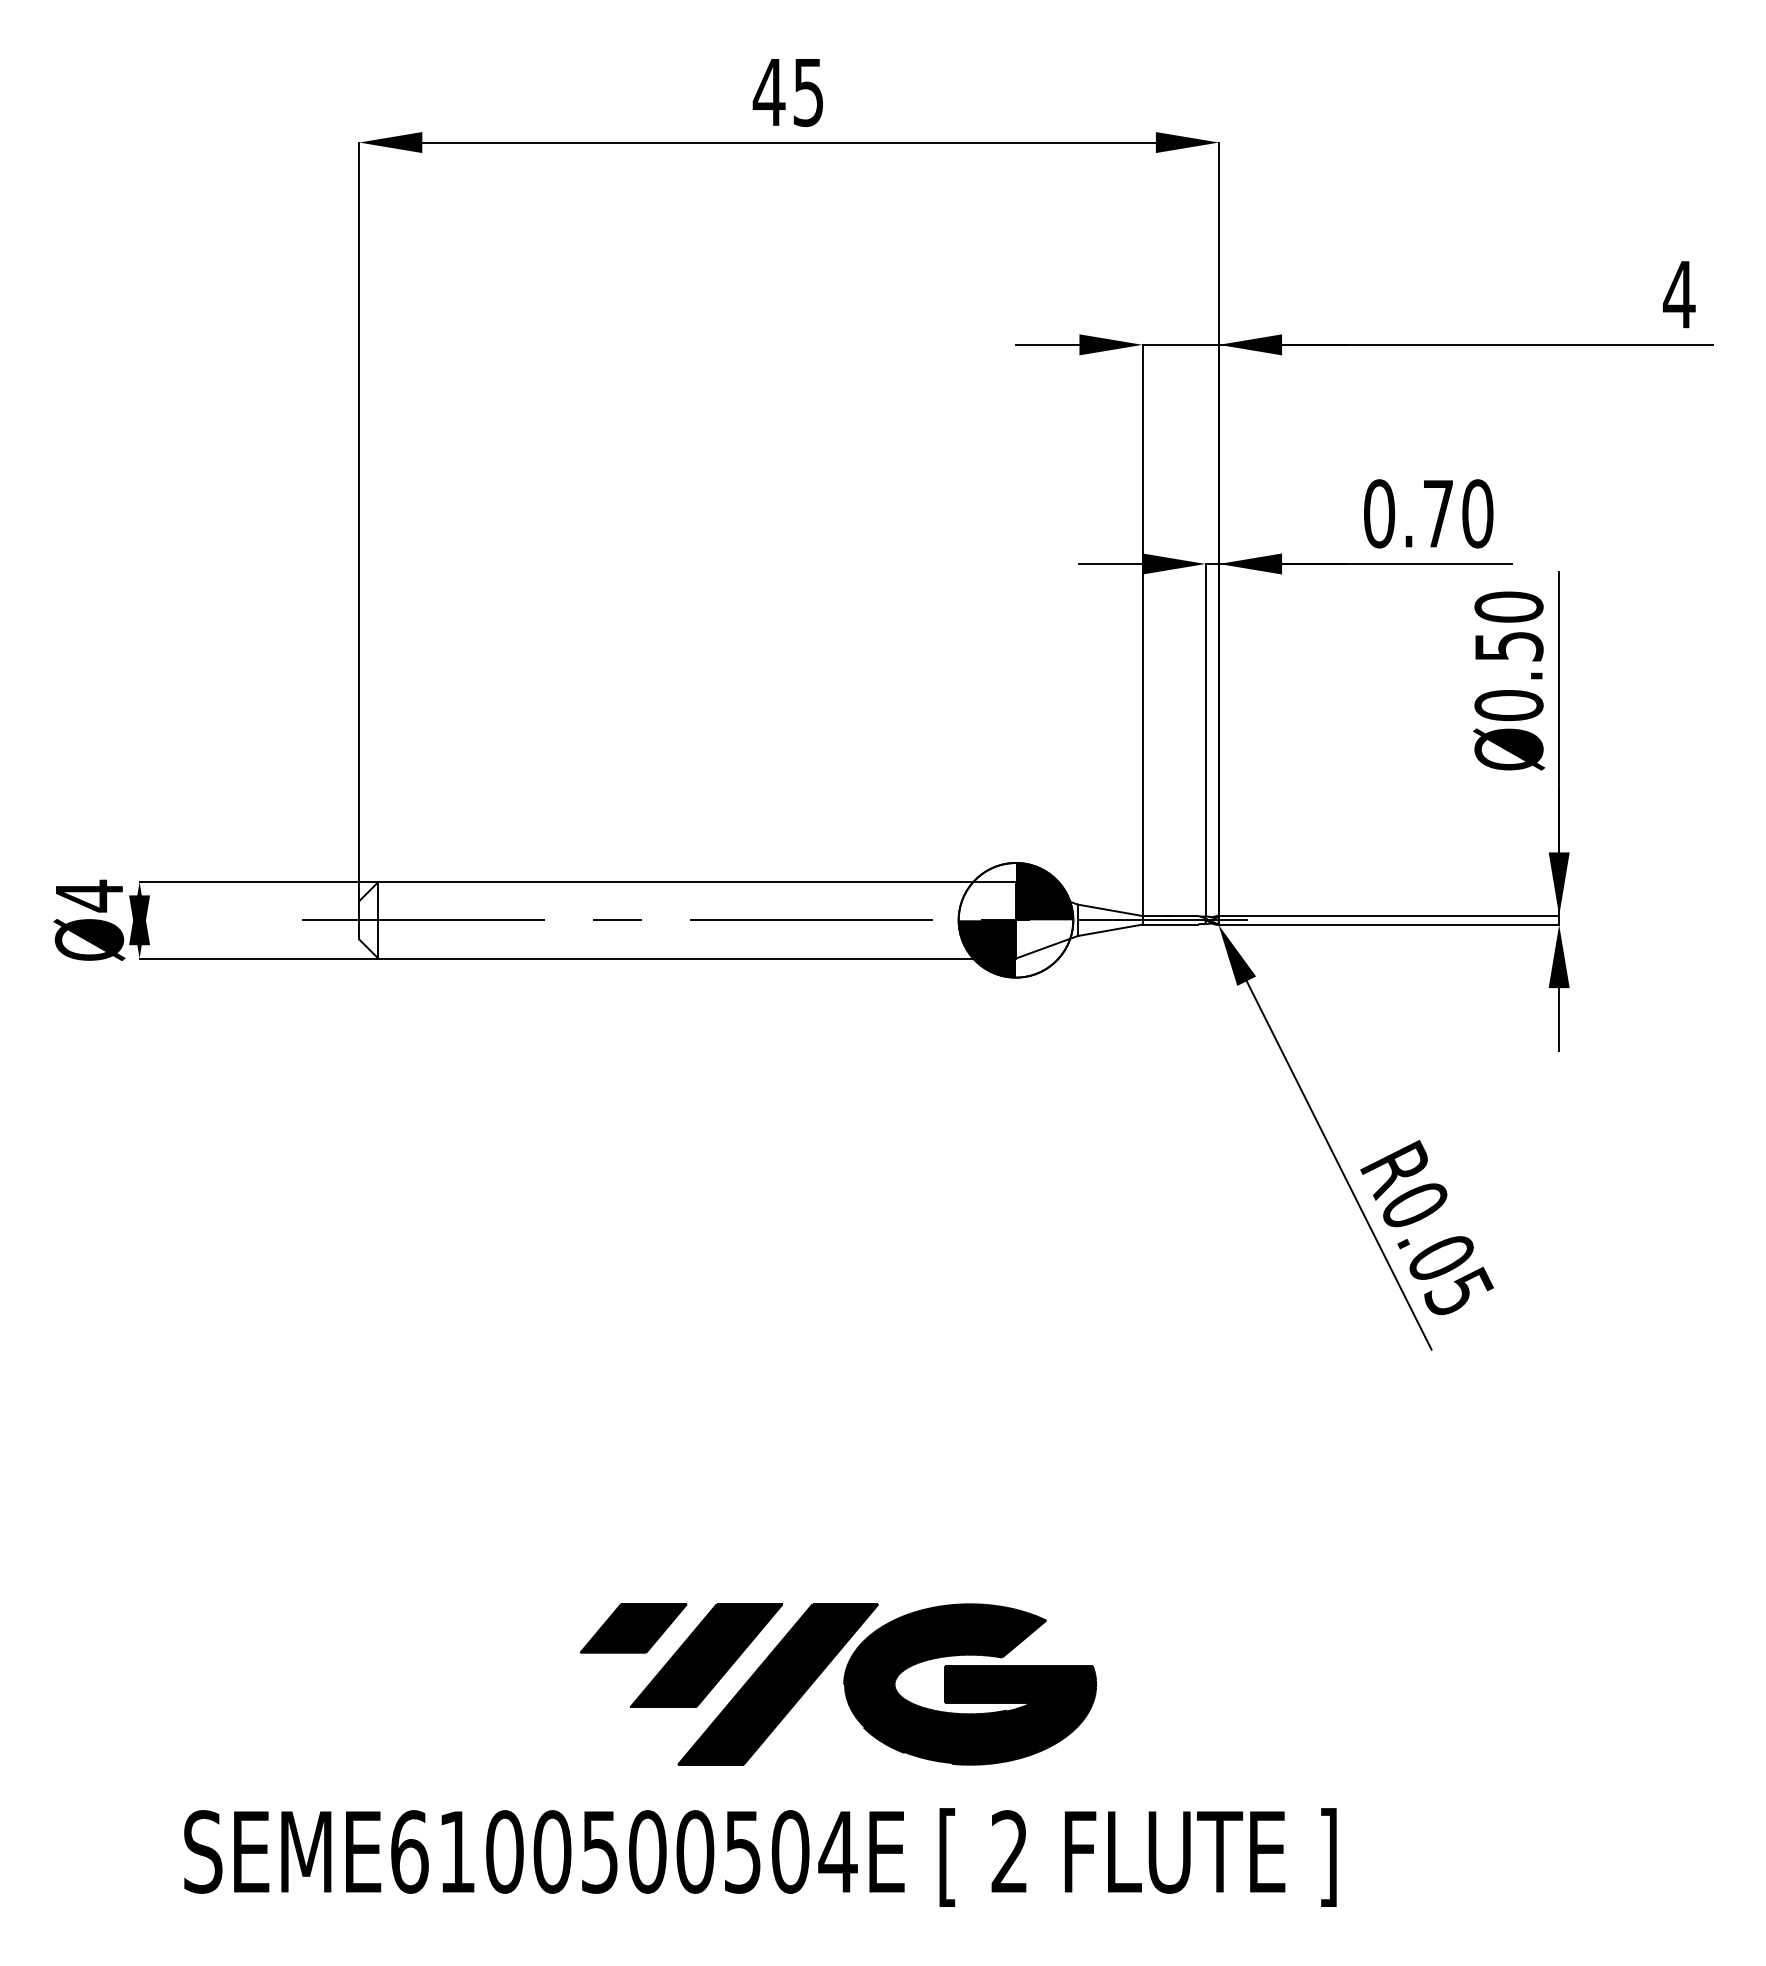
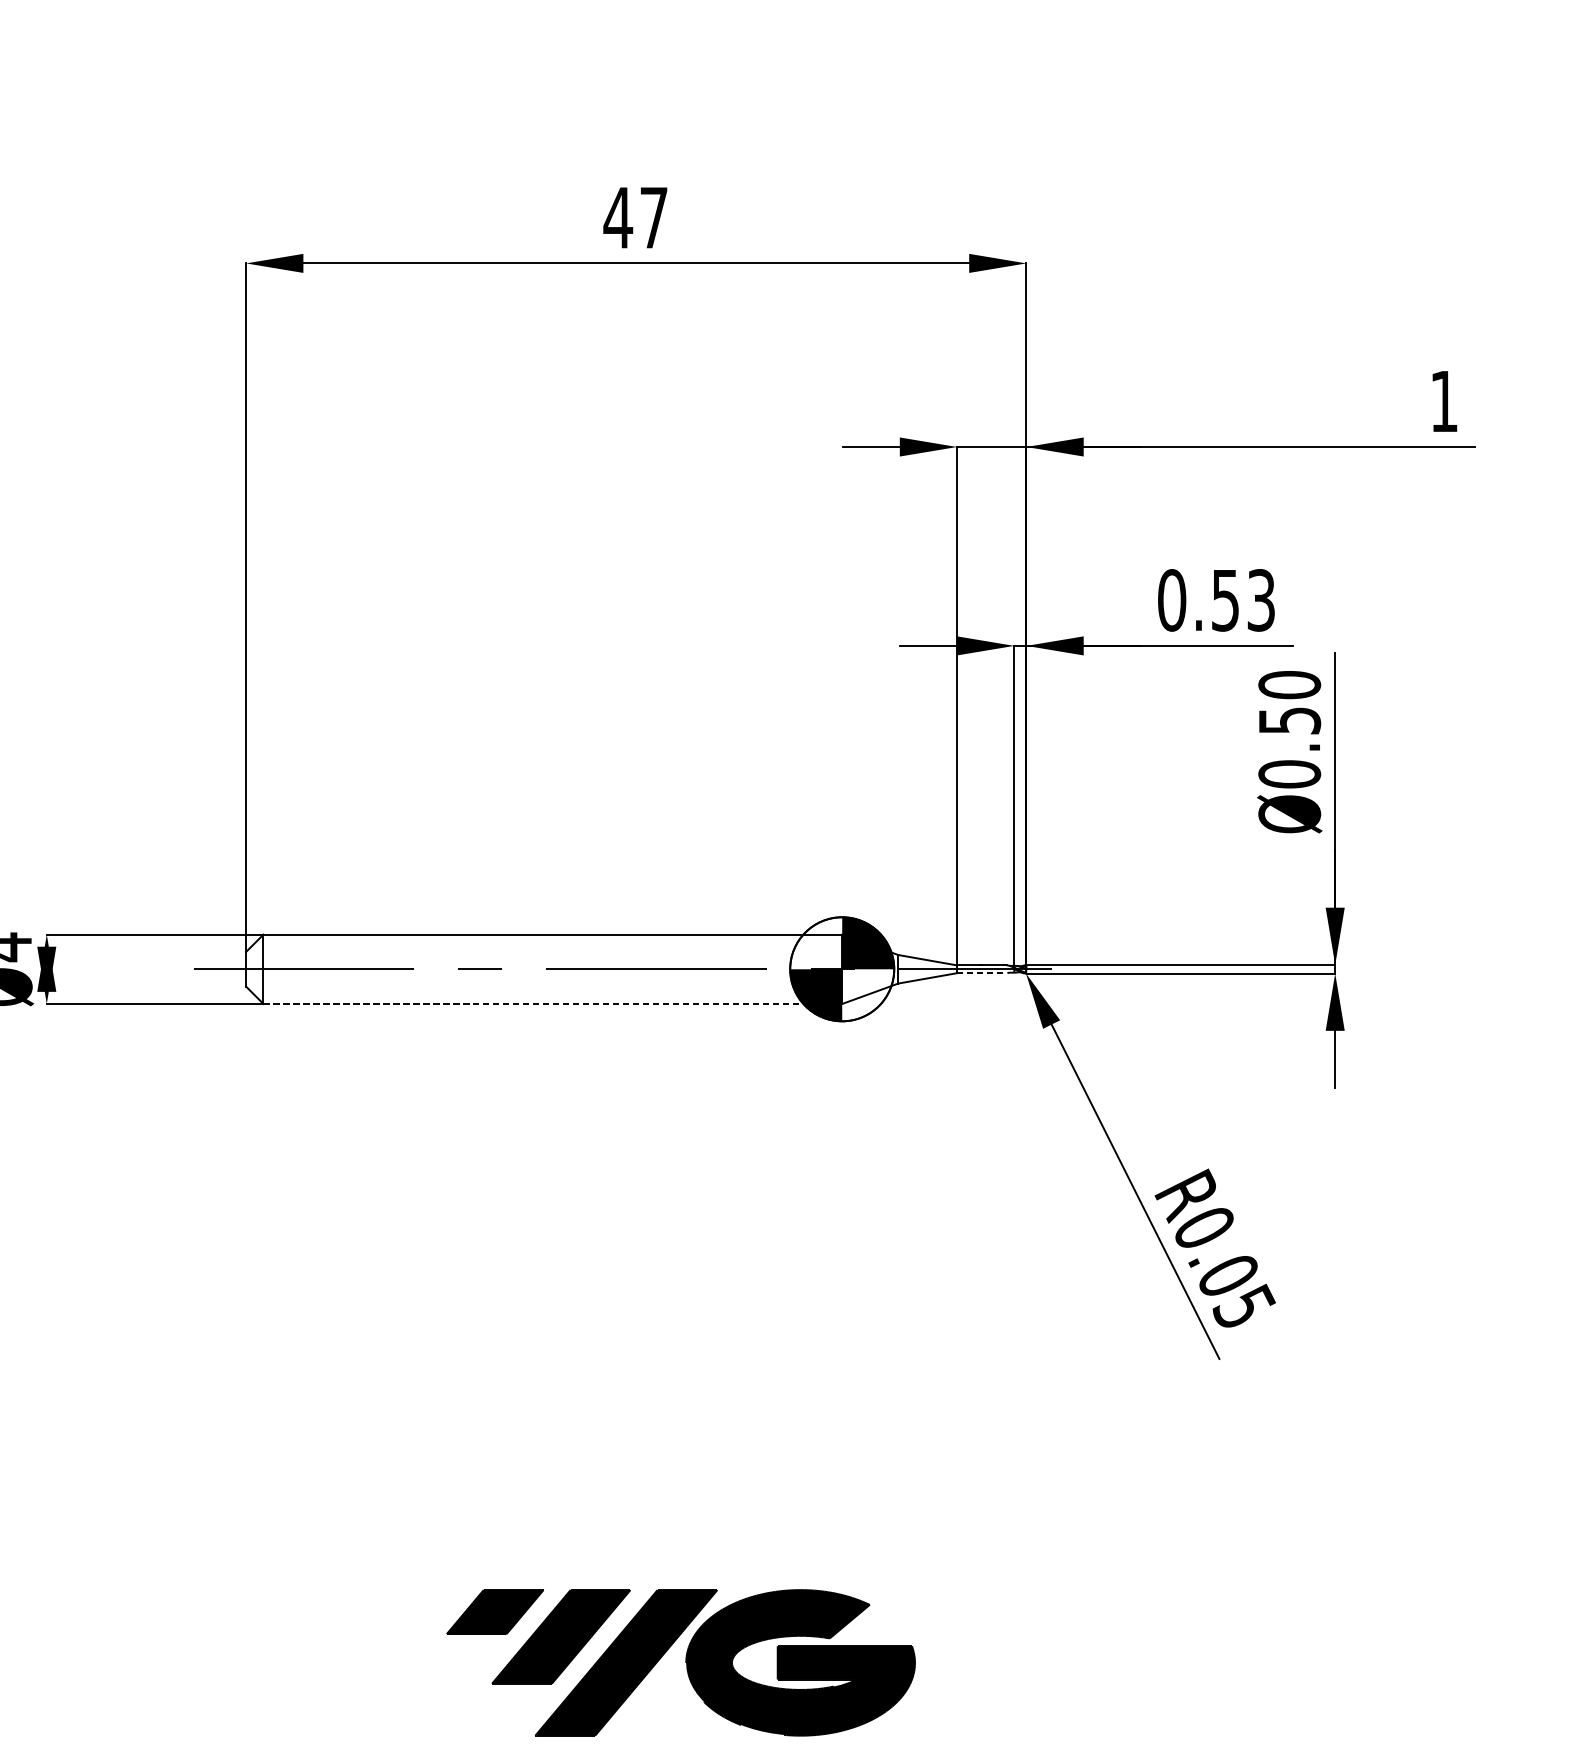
text: (808, 93) -> (653, 218), 45 -> 47
text: (1678, 294) -> (1443, 401), 4 -> 1
text: (1458, 513) -> (1243, 600), 0.70 -> 0.53
line: (1170, 924) -> (982, 973), solid -> dashed
line: (697, 958) -> (553, 1003), solid -> dashed

